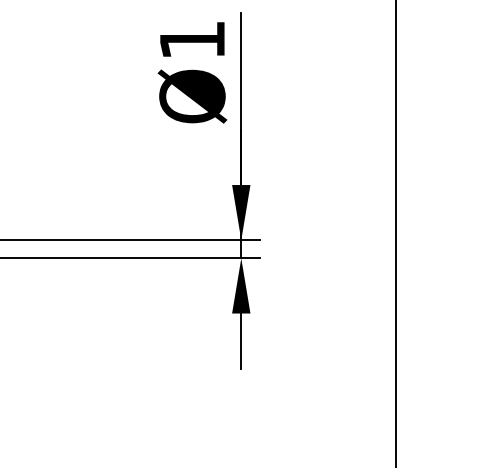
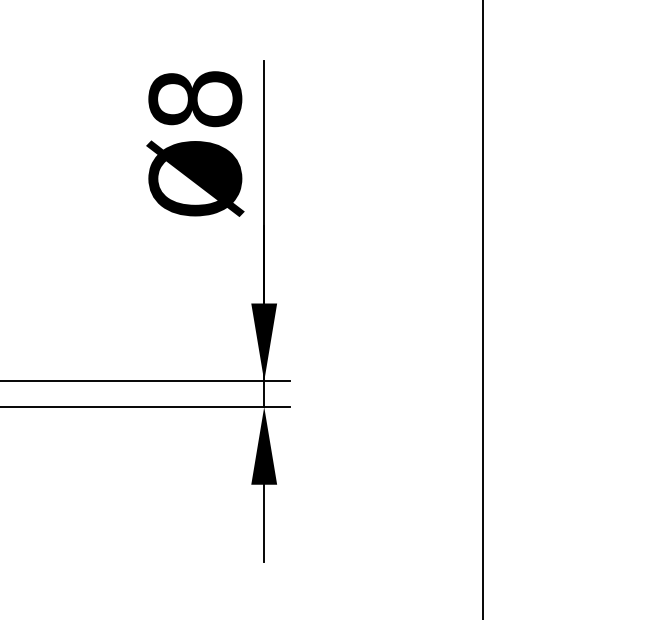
text: (192, 39) -> (195, 98), Ø1 -> Ø8

